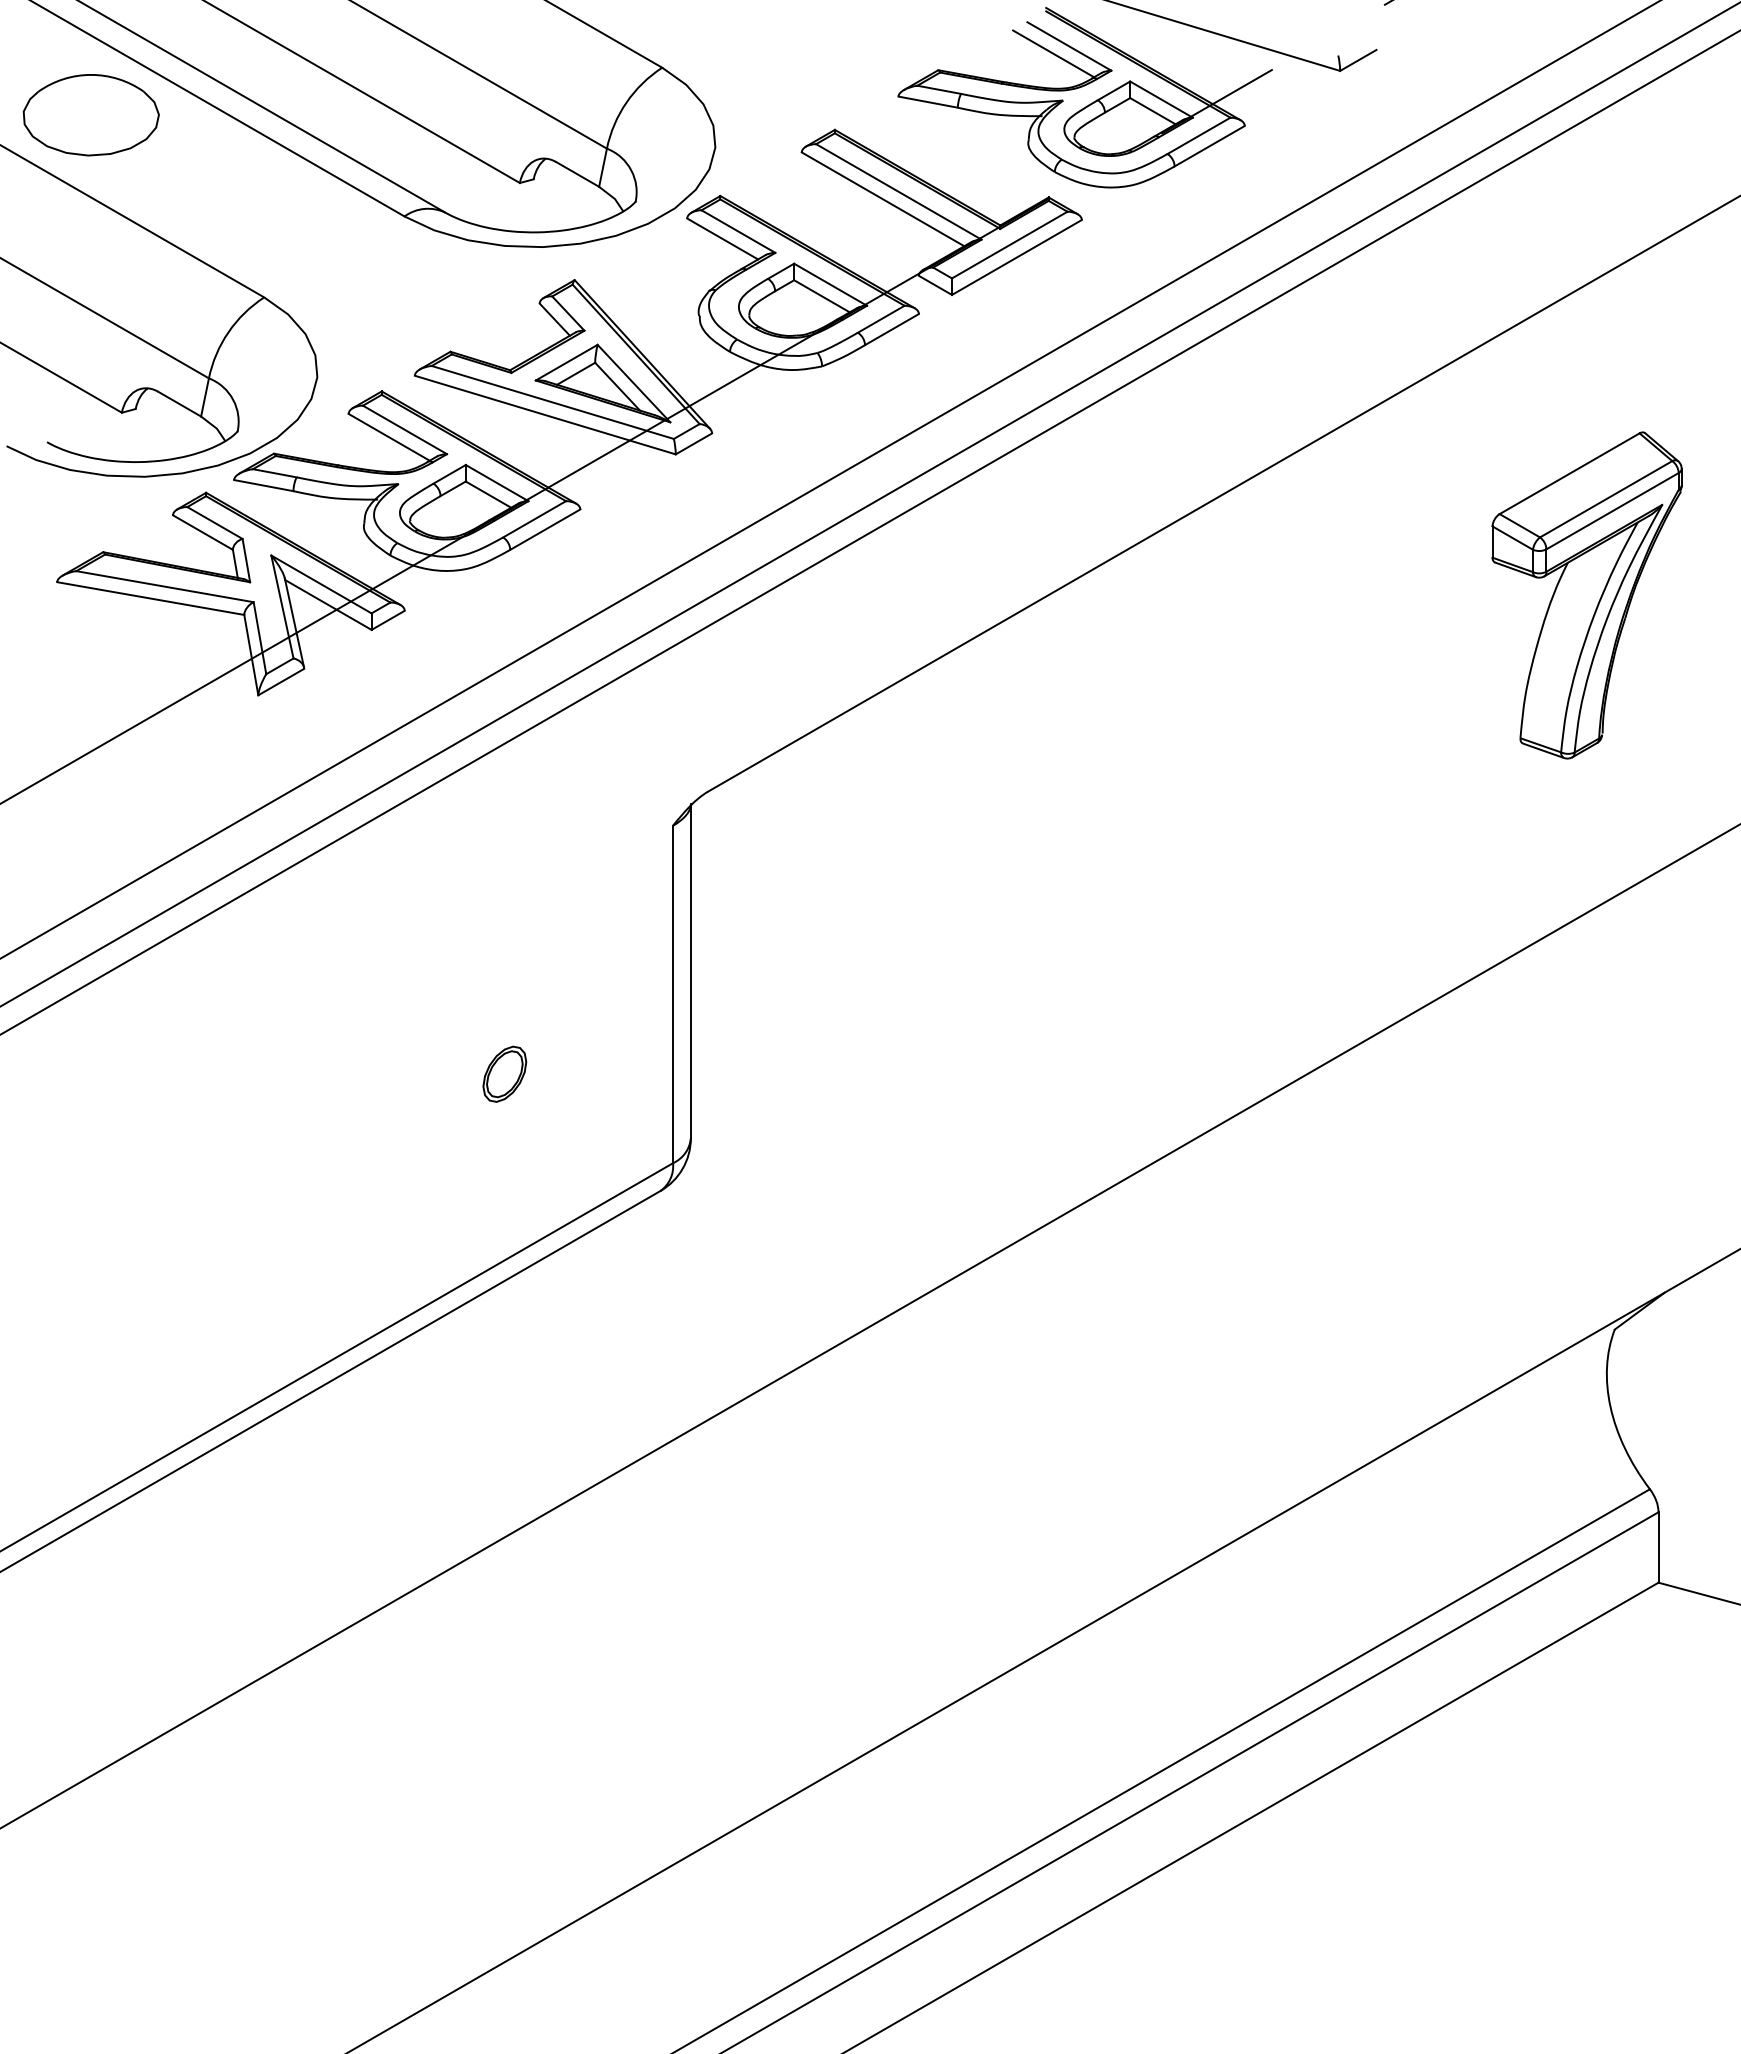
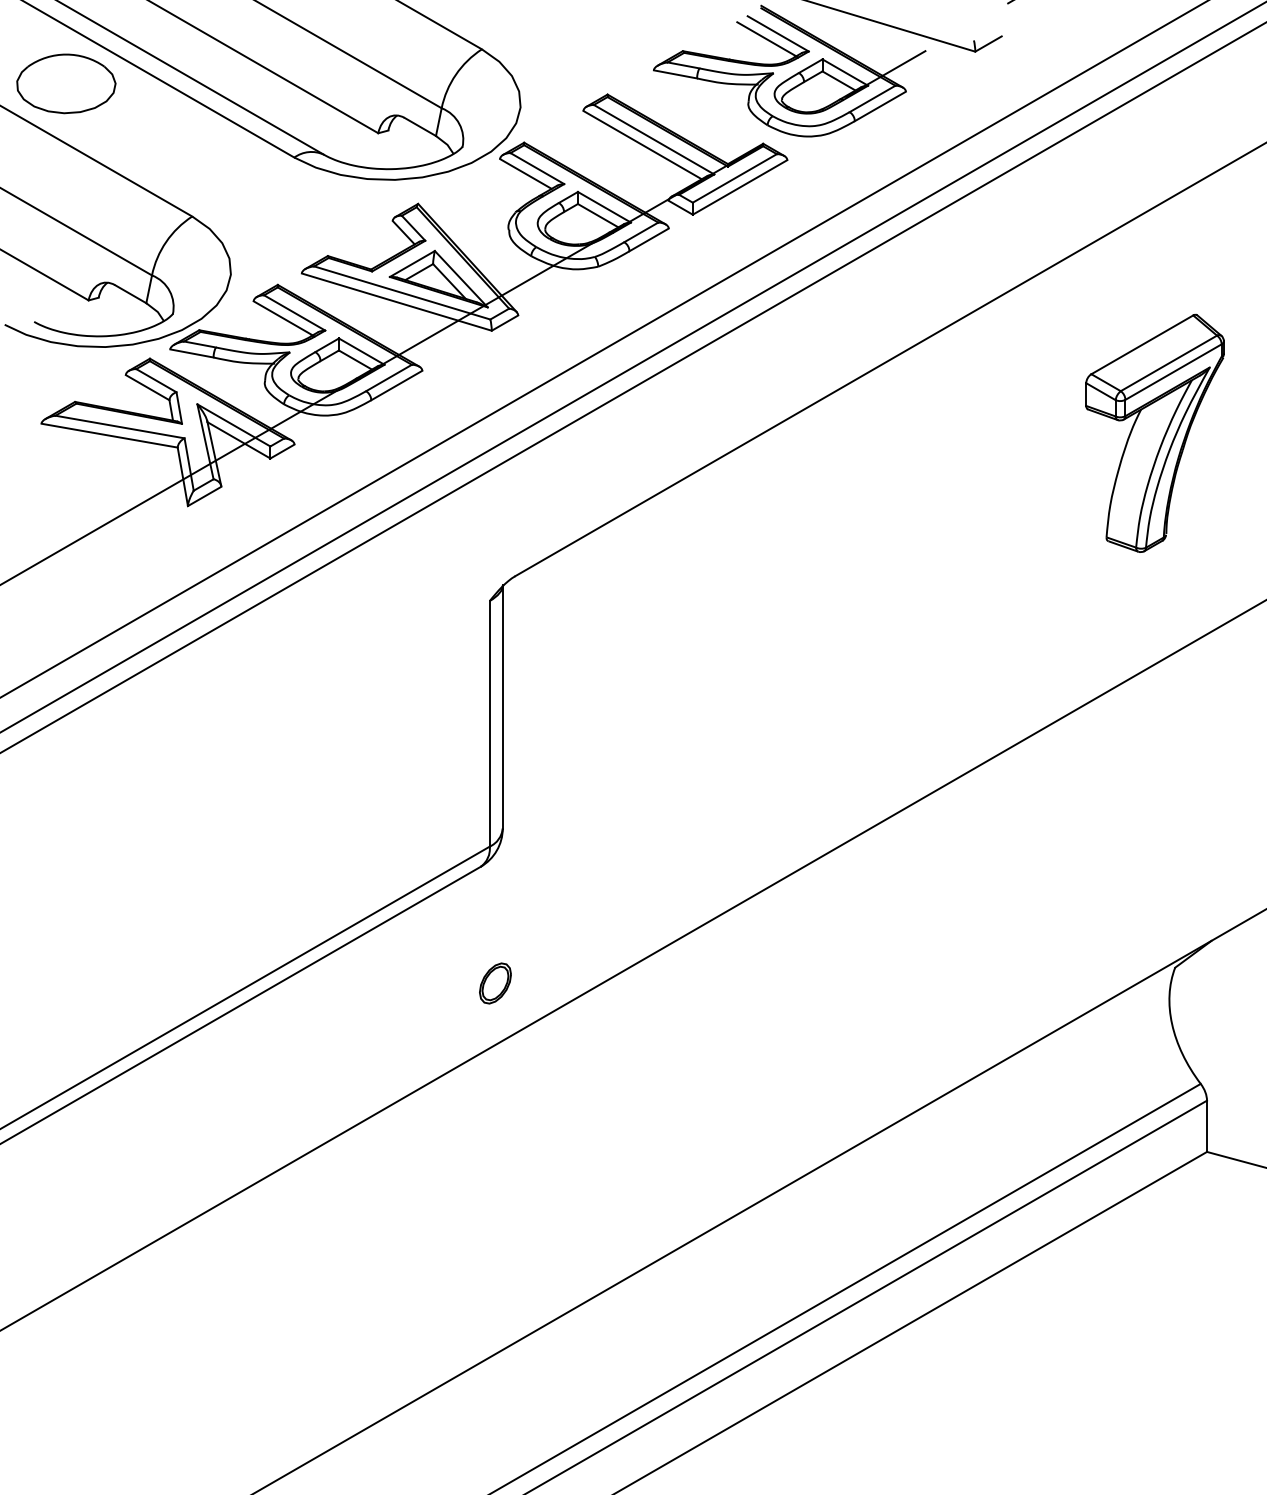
part: (504, 1073) -> (495, 982), moved

